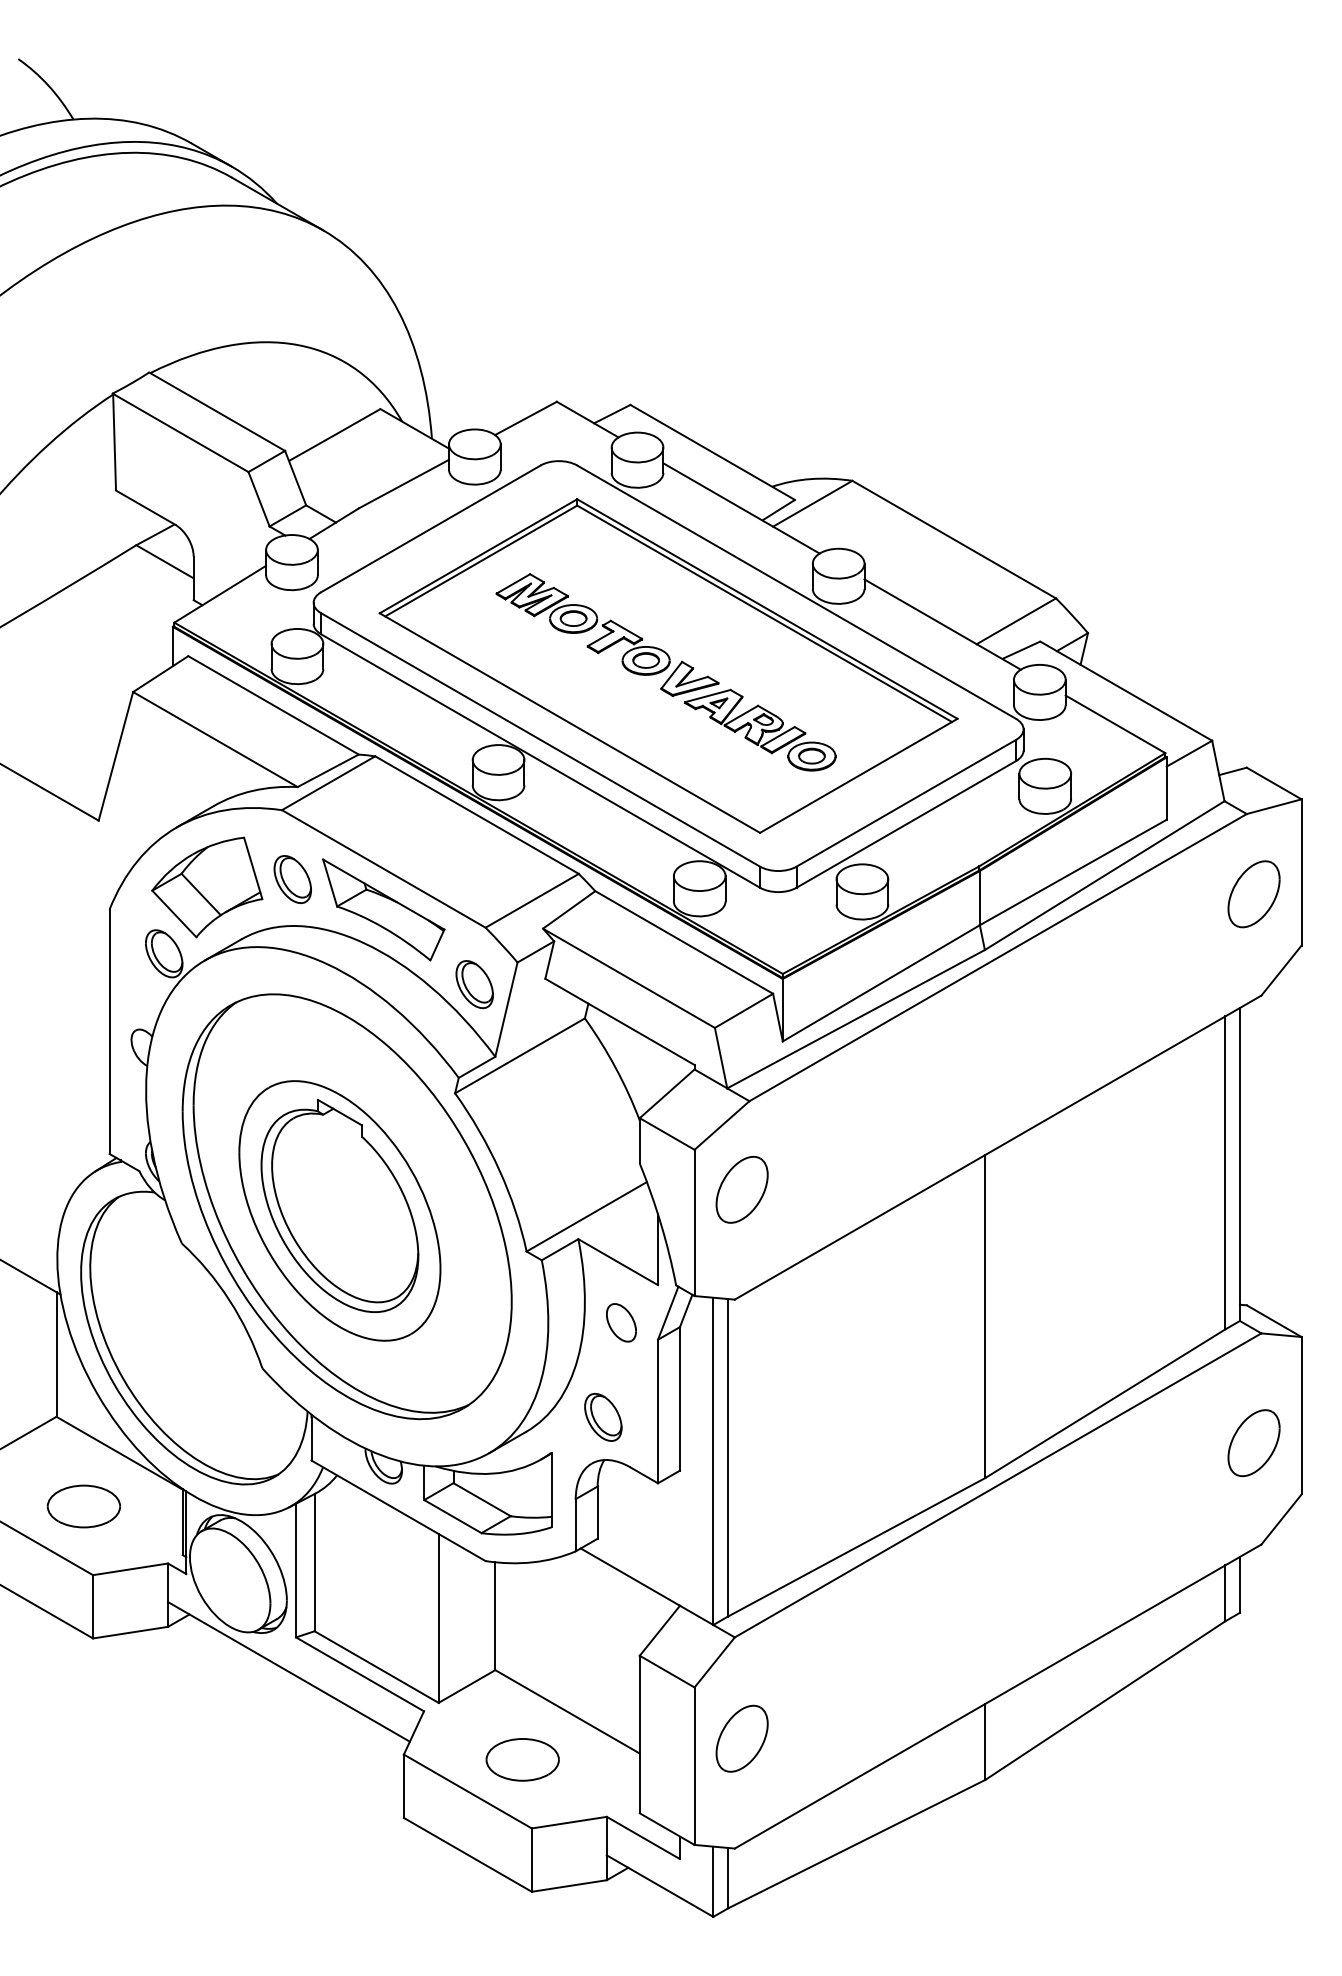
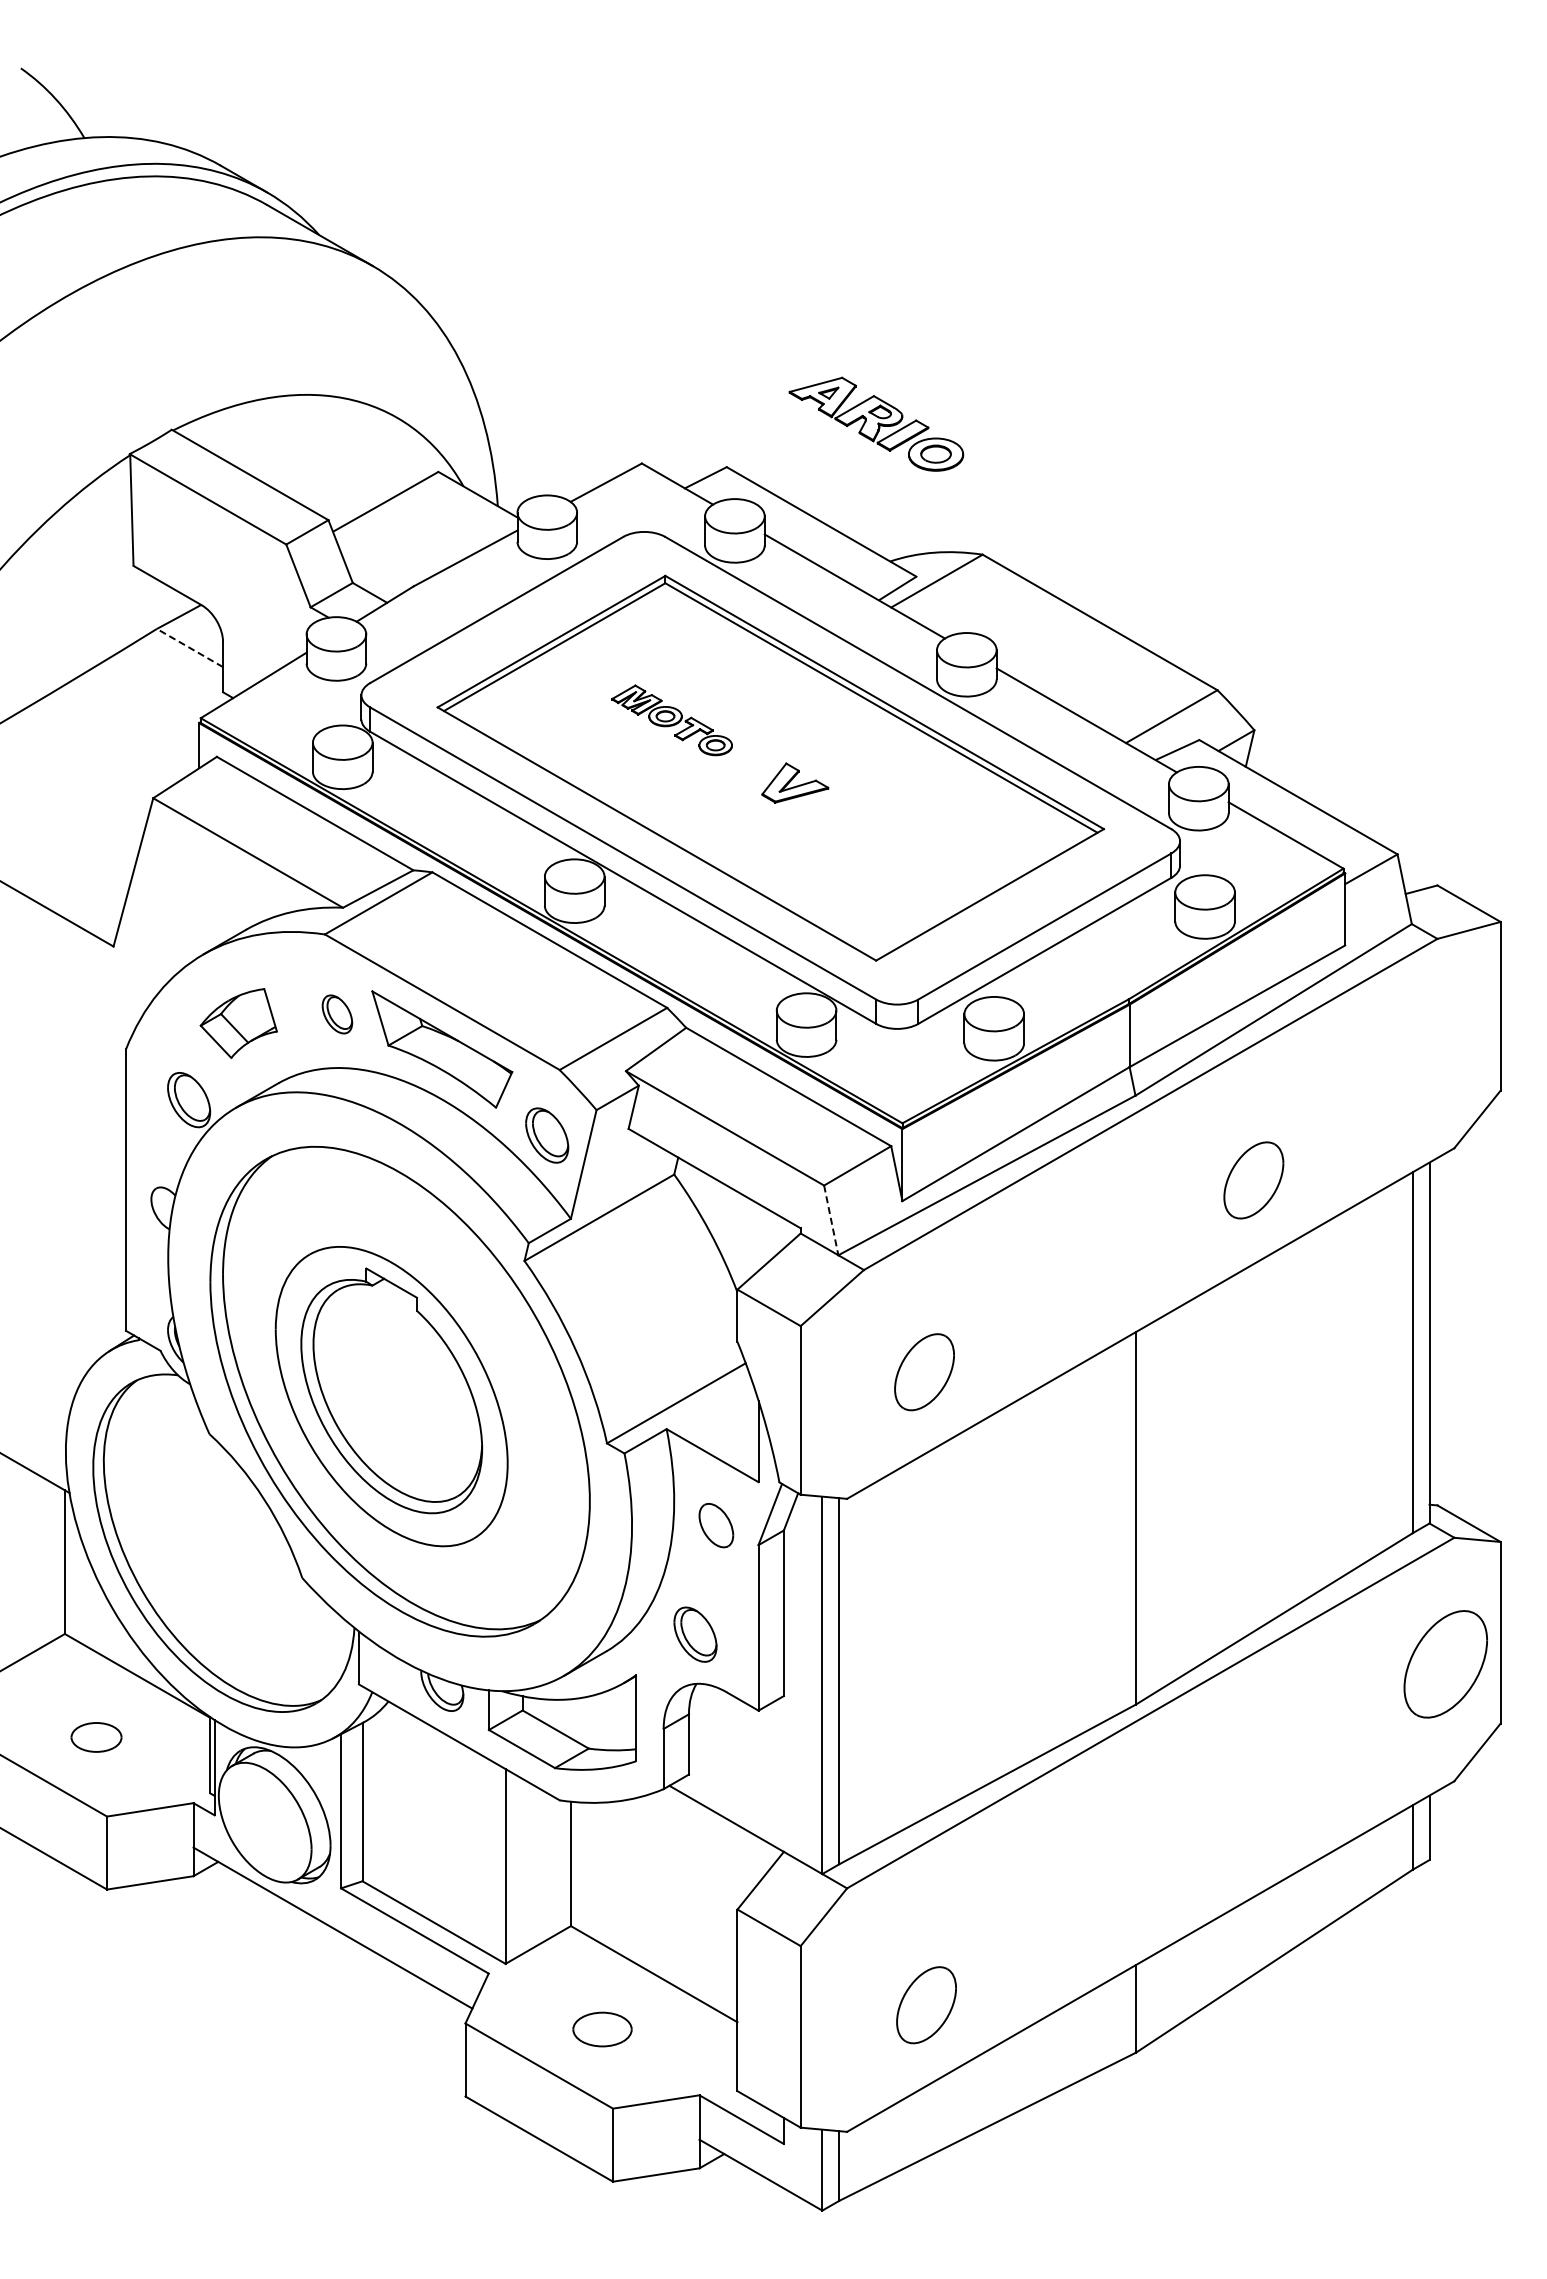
line: (164, 561) -> (189, 647), solid -> dashed
part: (582, 624) -> (671, 720), size x0.6
part: (760, 729) -> (876, 423), moved
part: (292, 879) -> (337, 1014), size x0.7
part: (207, 887) -> (238, 1023), size x0.6
part: (1253, 894) -> (1253, 1180), moved
line: (721, 1058) -> (831, 1220), solid -> dashed
part: (742, 1190) -> (924, 1372), moved
part: (1253, 1443) -> (1445, 1664), size x1.4
part: (83, 1506) -> (96, 1737), size x0.6
part: (742, 1738) -> (926, 2005), moved
part: (522, 1759) -> (602, 2029), size x0.7

